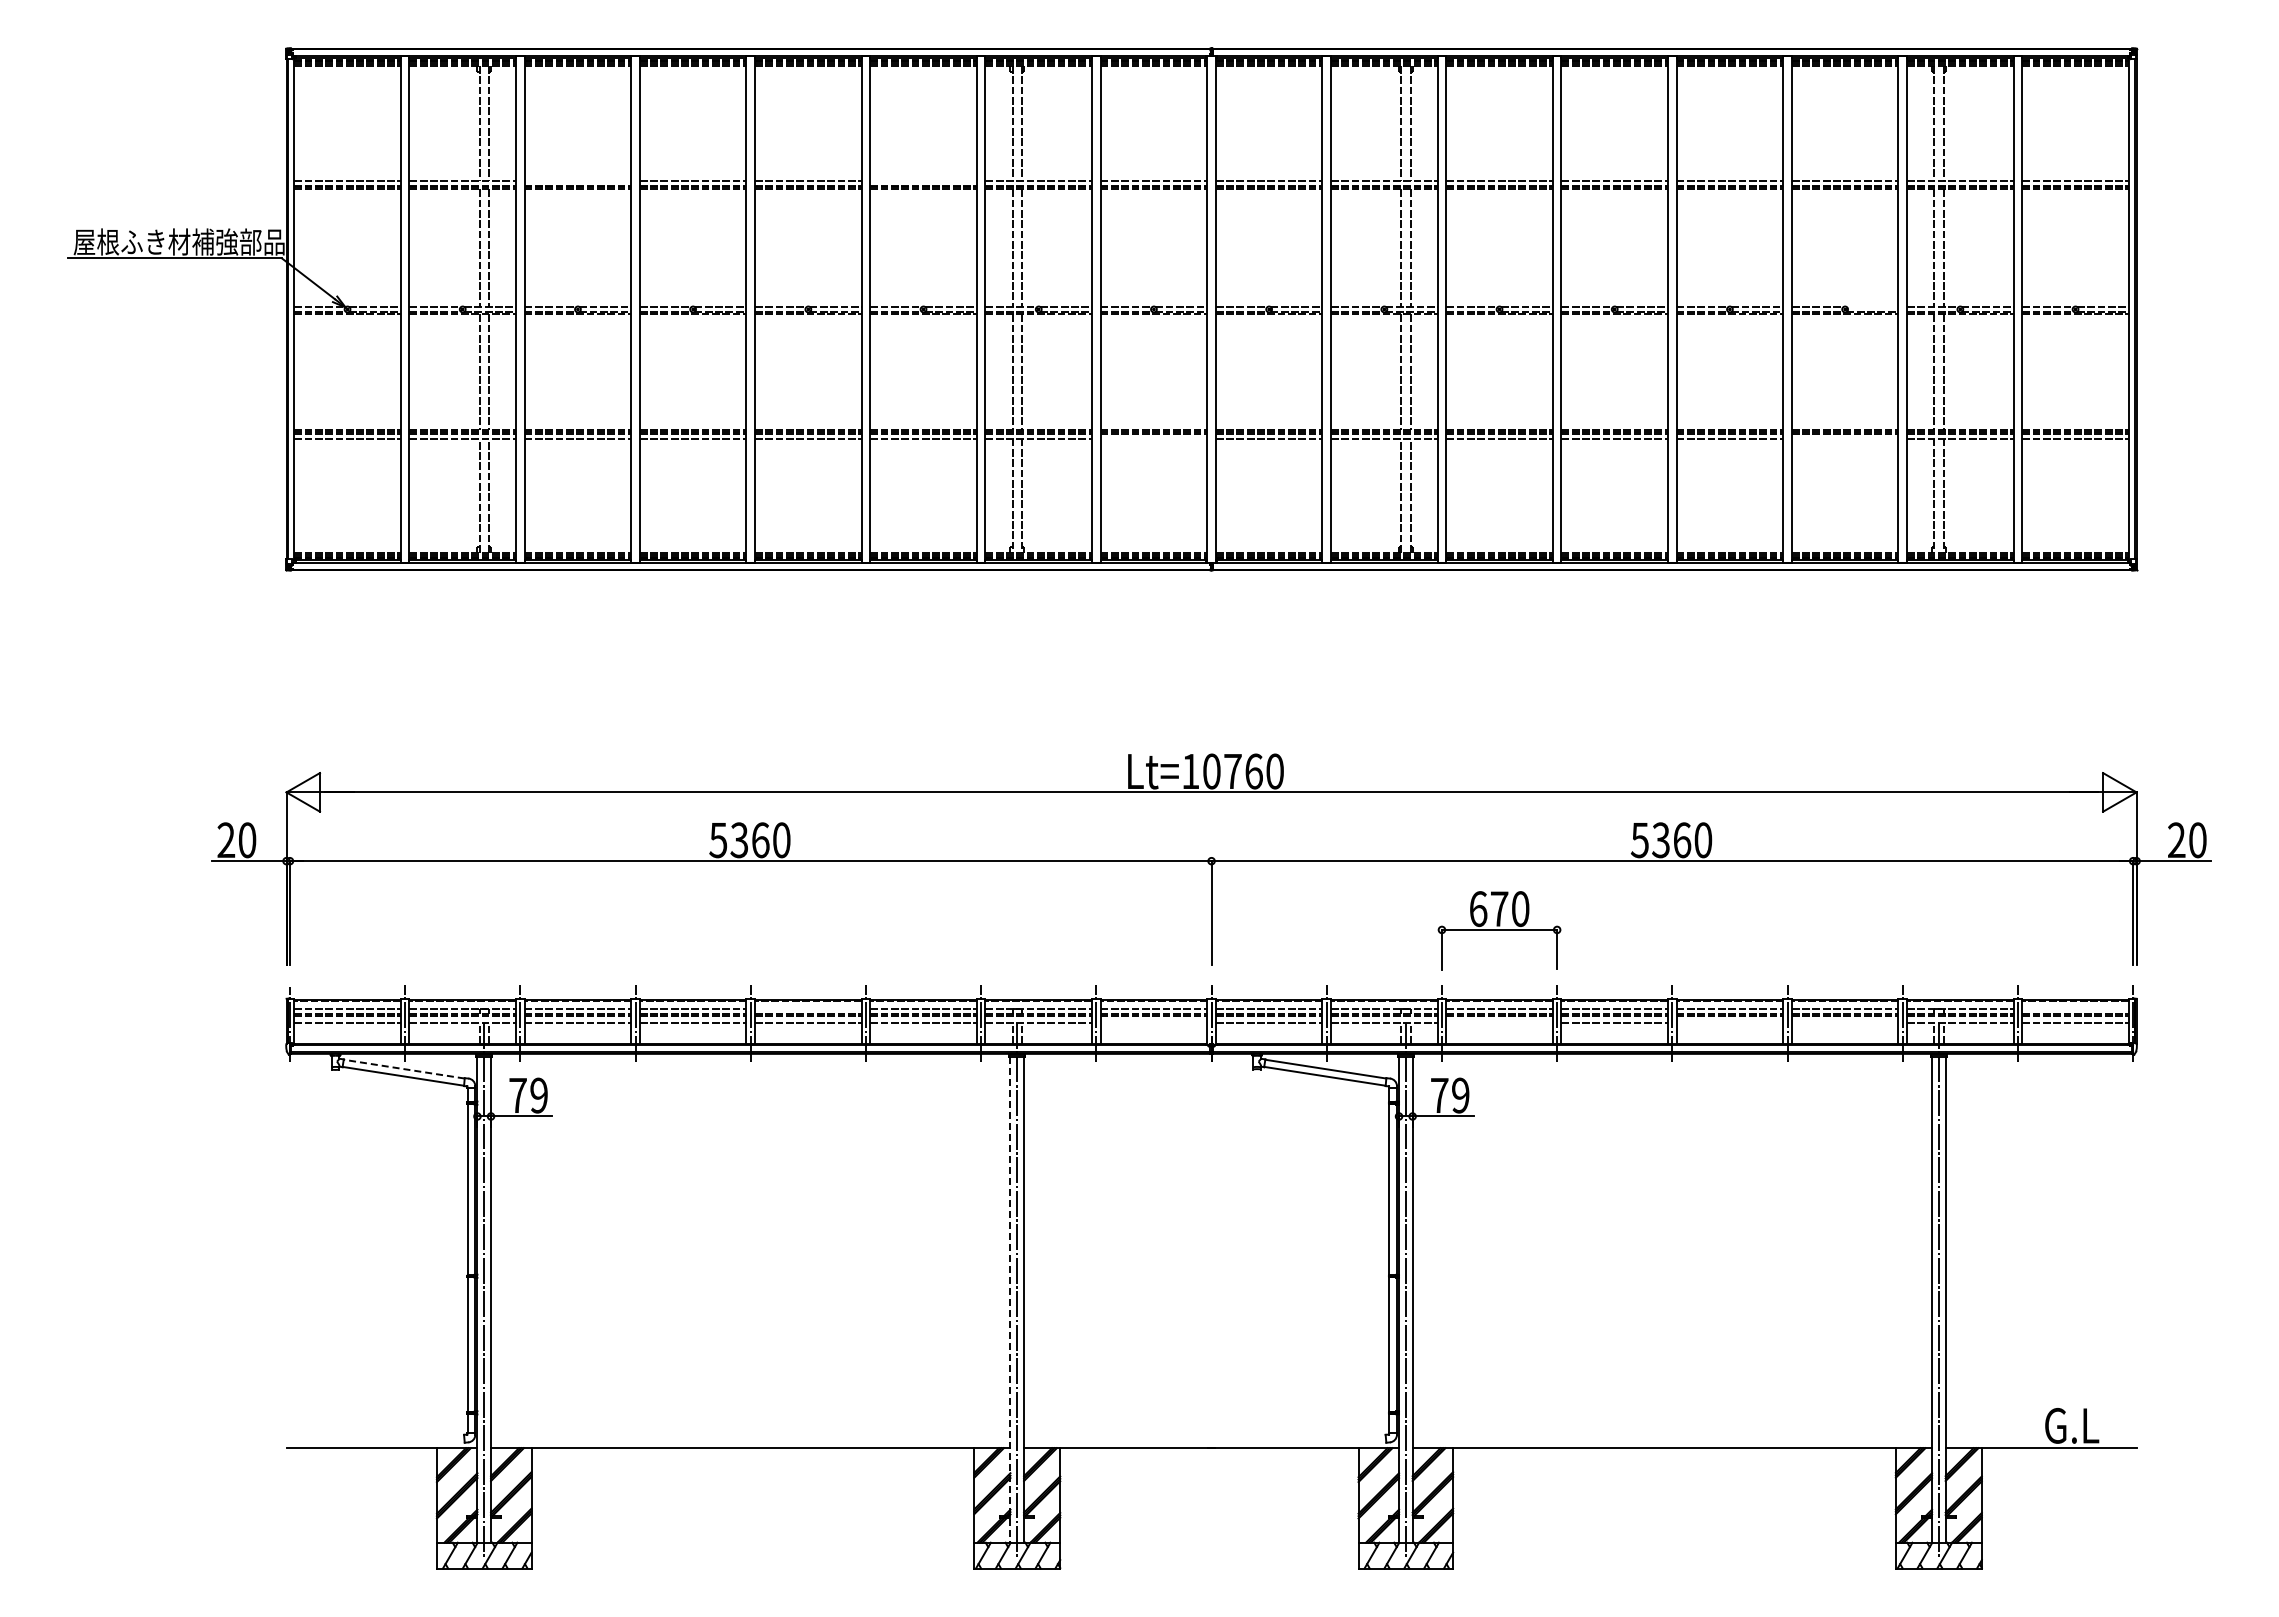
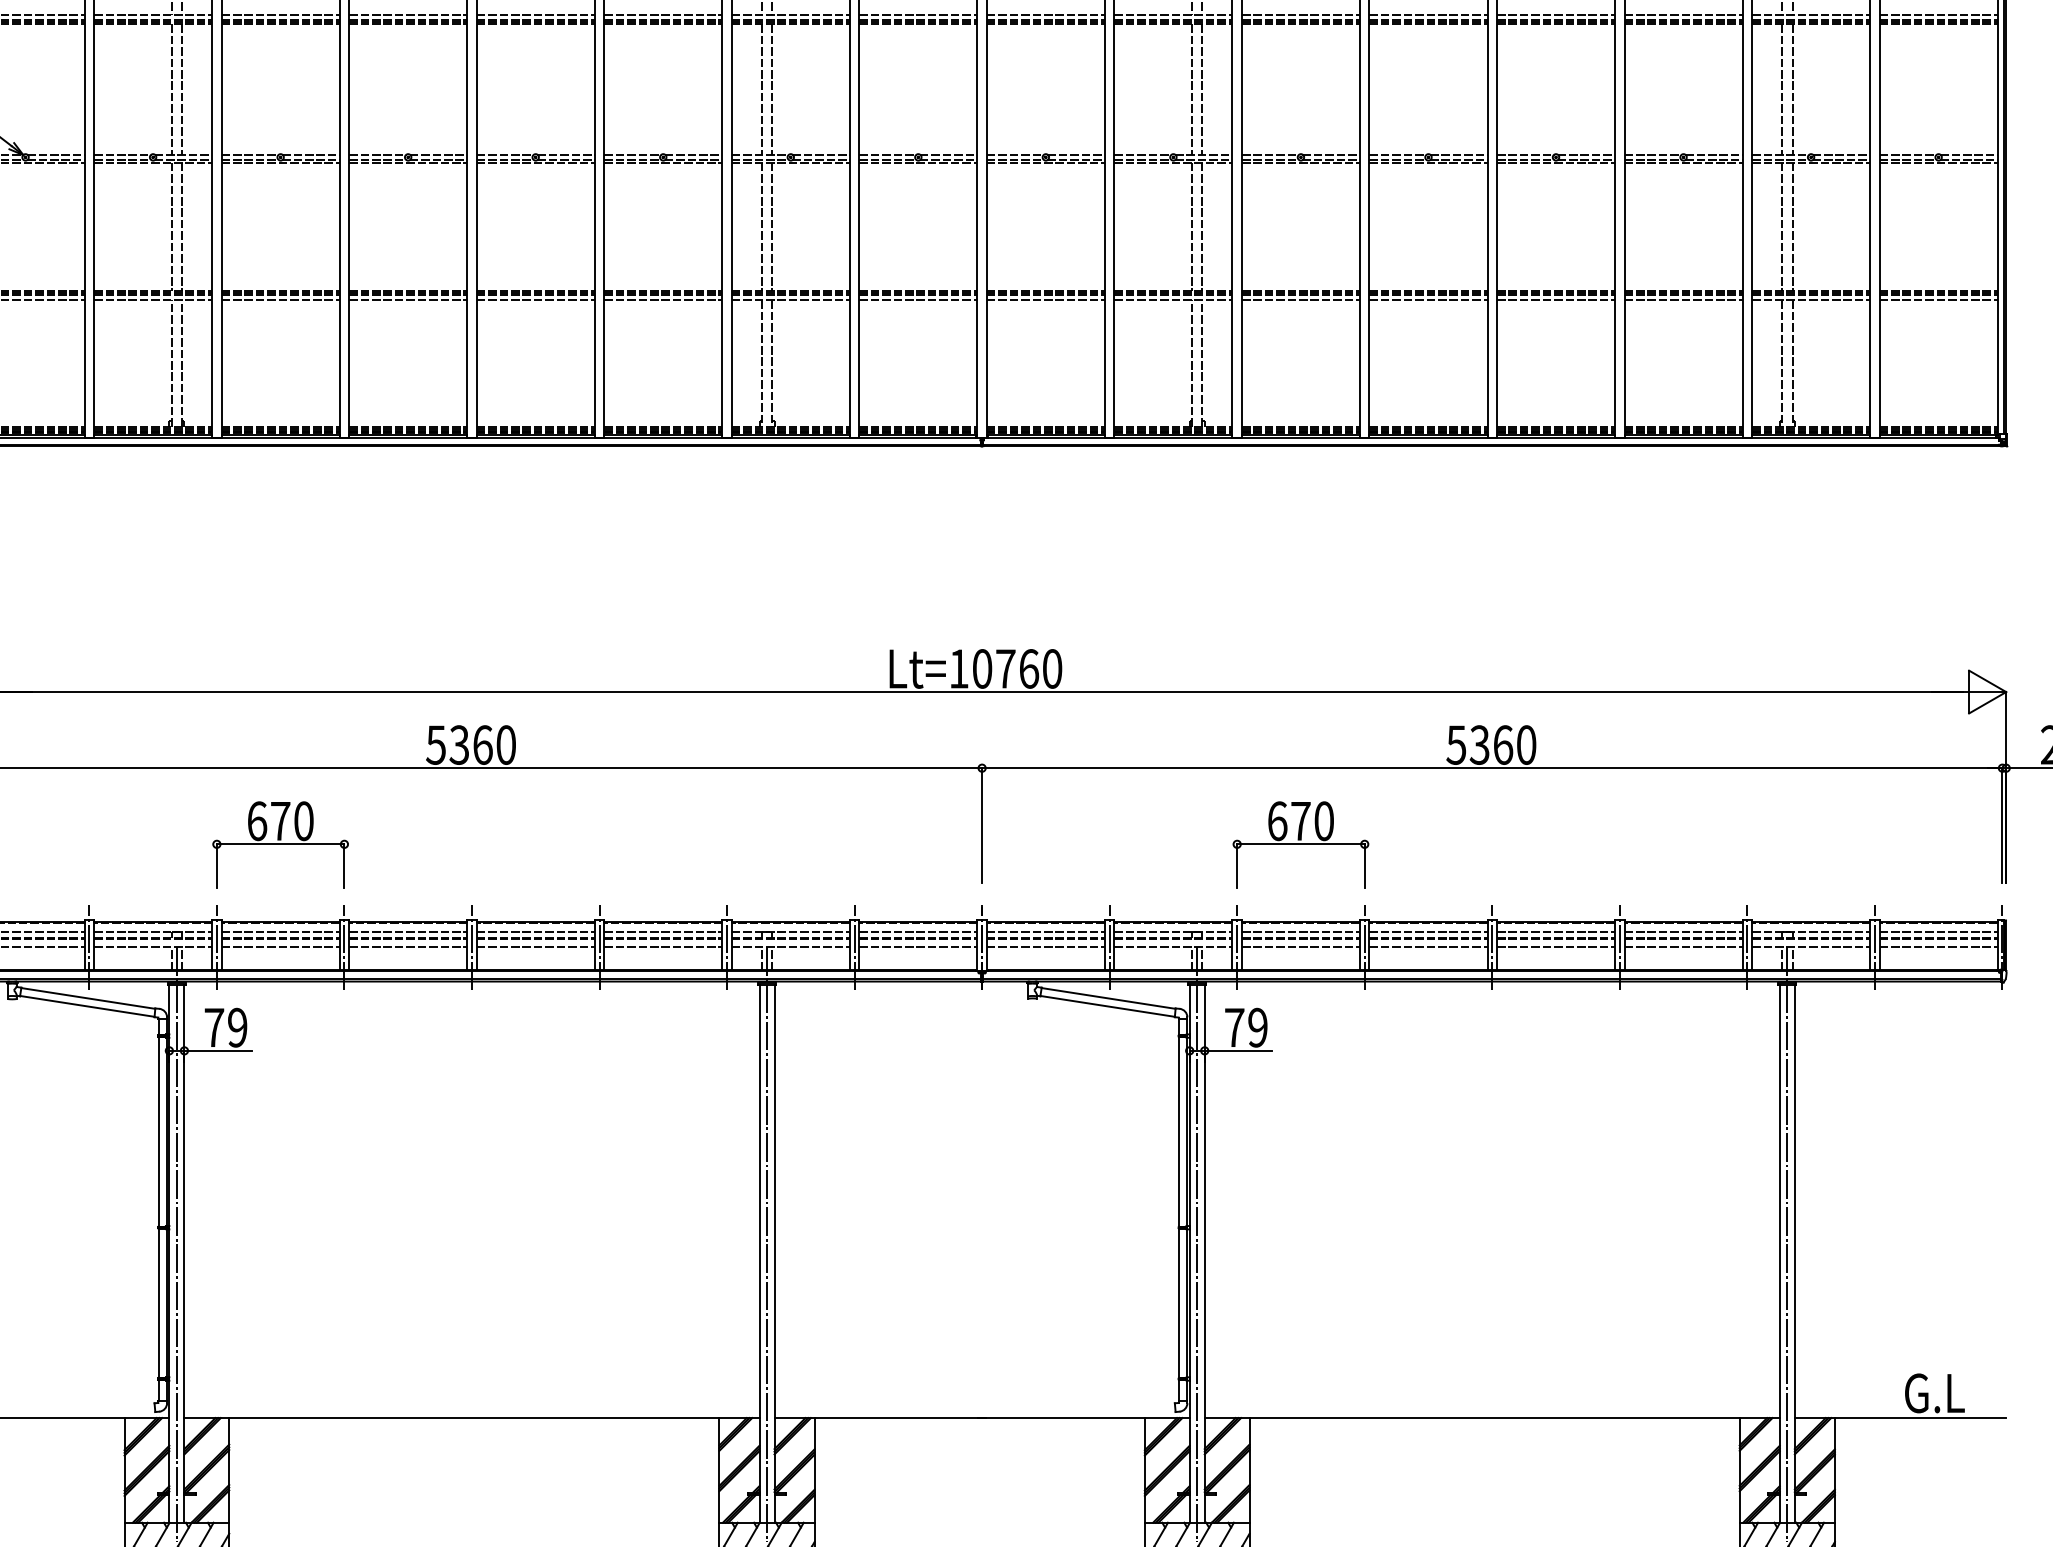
line: (577, 180) -> (280, 14), added
line: (923, 180) -> (663, 14), added
line: (1872, 306) -> (1713, 154), added
line: (1153, 438) -> (917, 300), added
line: (1844, 438) -> (1682, 300), added
part: (577, 930) -> (280, 844), added
line: (808, 1008) -> (535, 931), added
line: (2075, 1008) -> (1938, 931), added
line: (1153, 1023) -> (917, 947), added
line: (1499, 1023) -> (1300, 947), added
line: (1729, 1023) -> (1555, 947), added
line: (1844, 1023) -> (1682, 947), added
line: (403, 1069) -> (87, 998), dashed -> solid
line: (1010, 1299) -> (759, 1253), dashed -> solid

